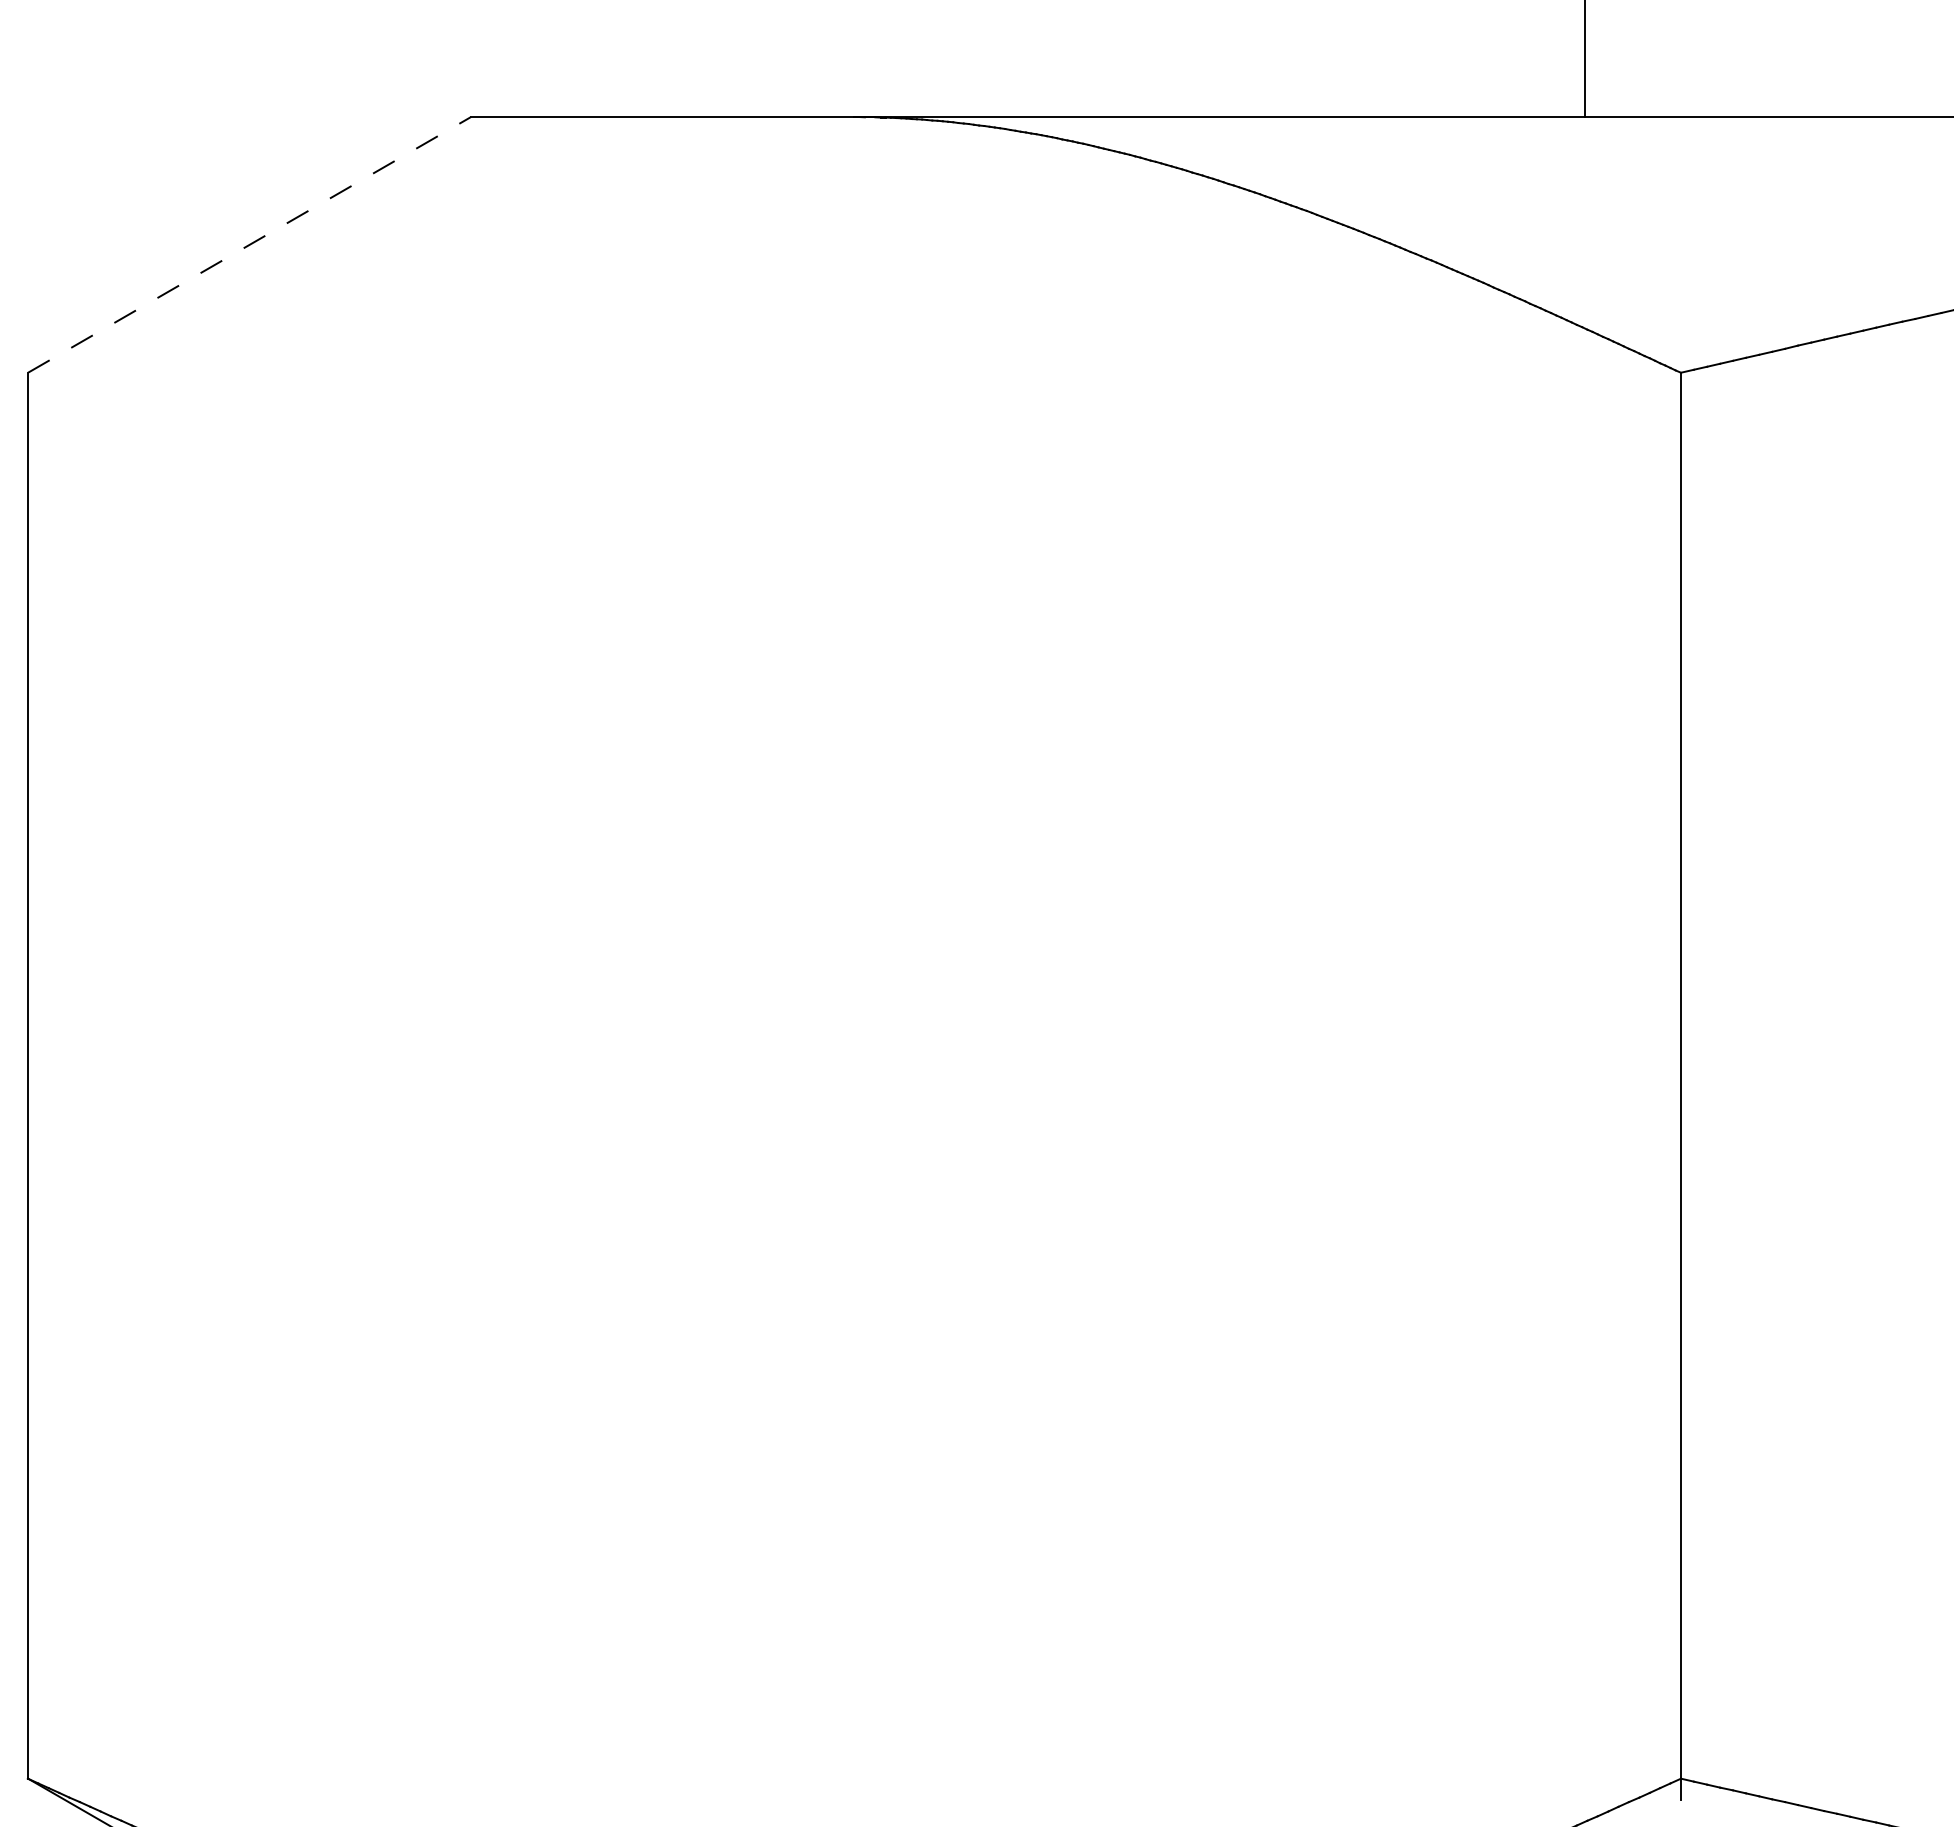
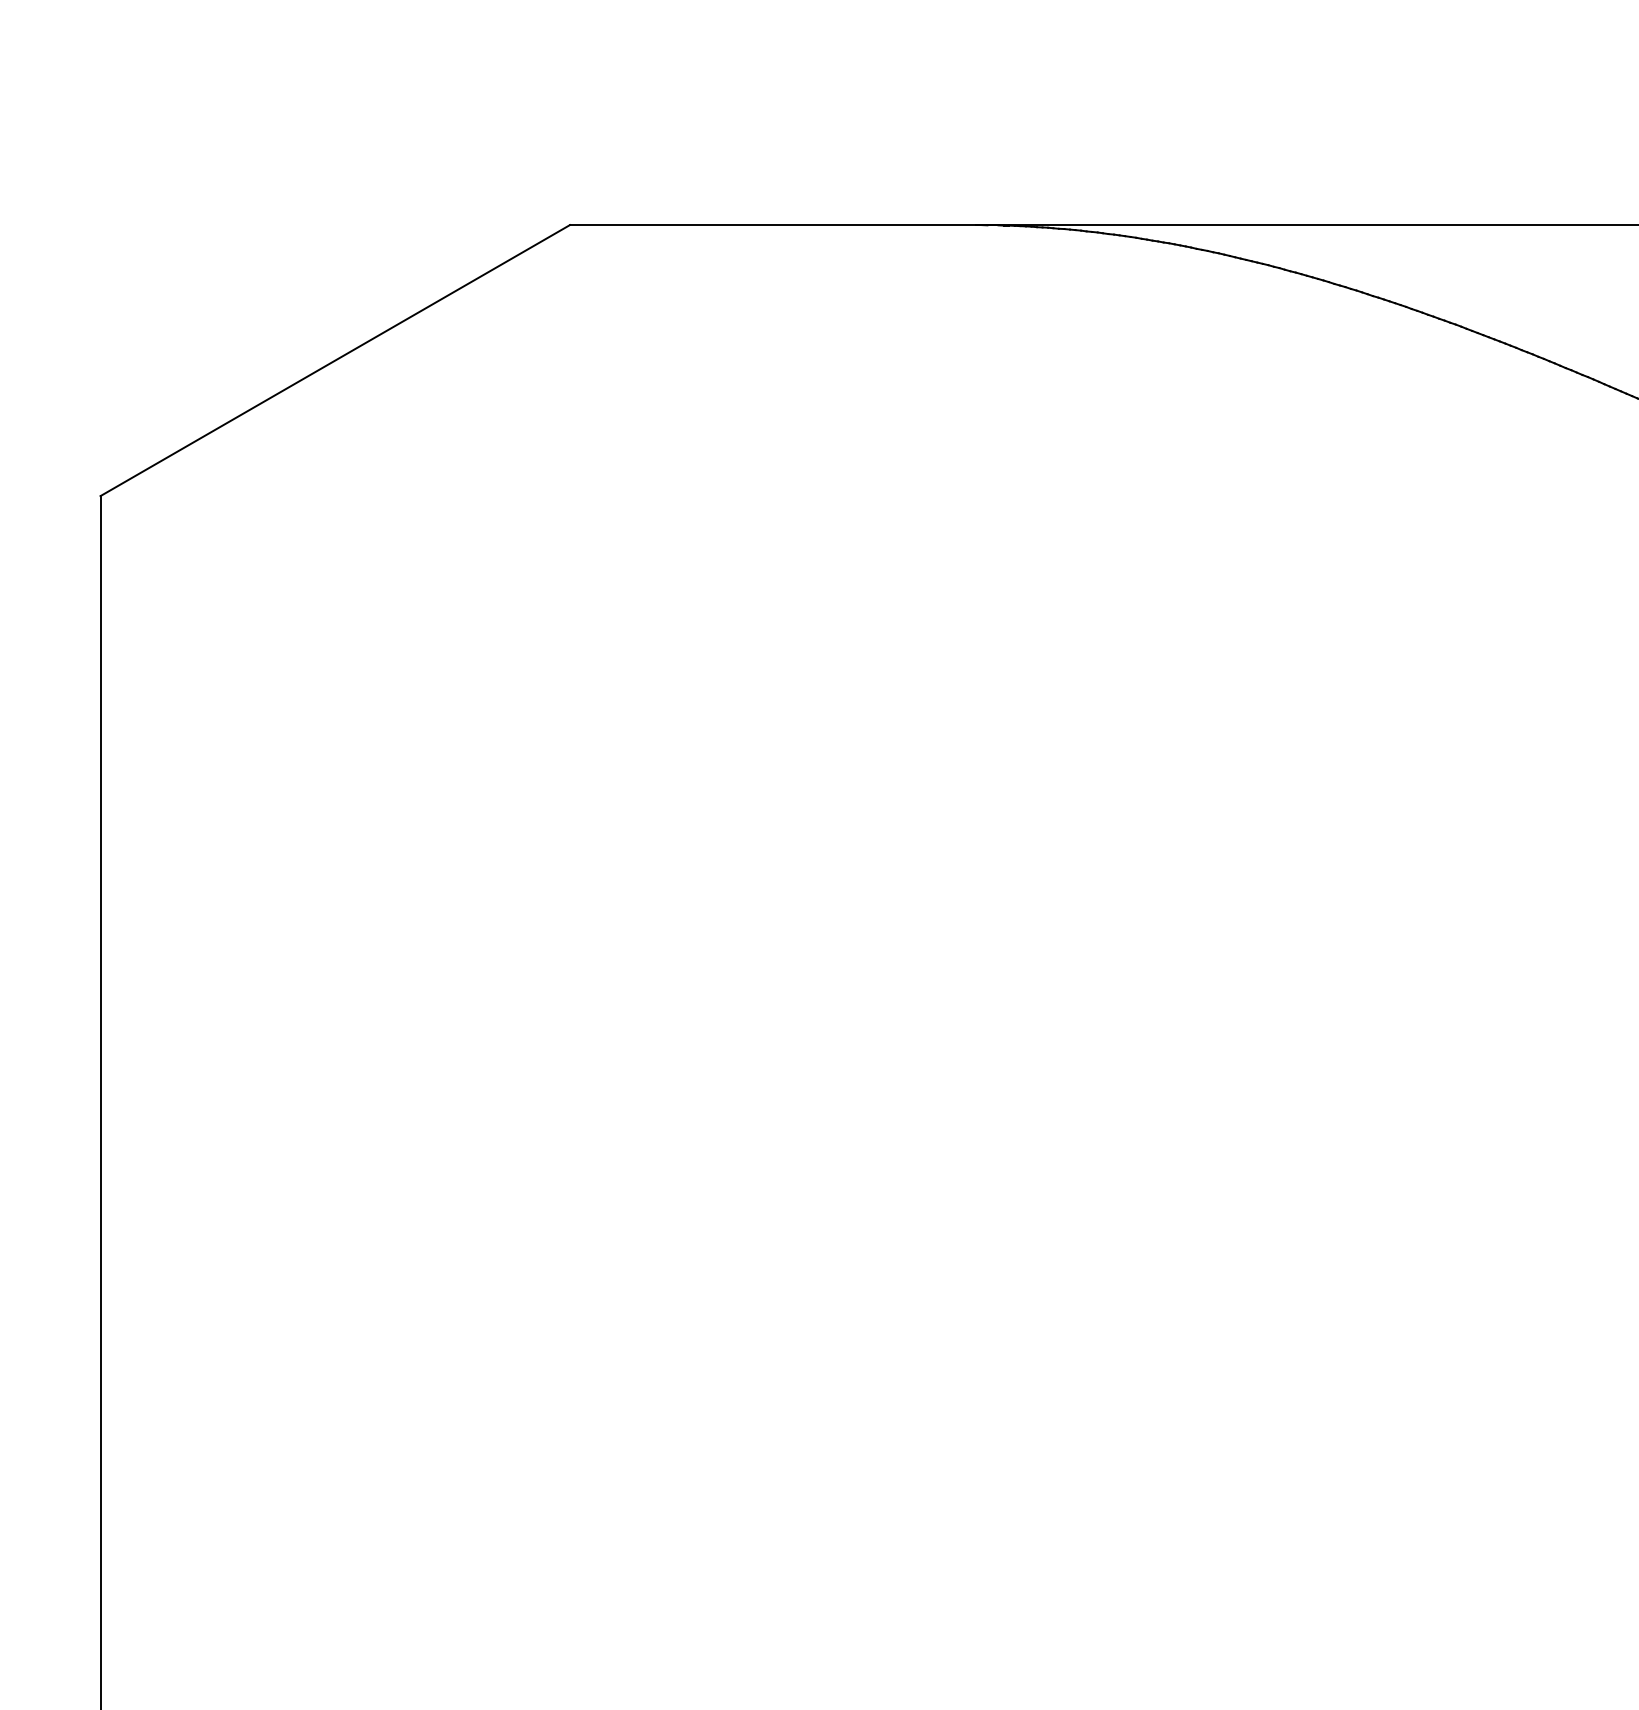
line: (249, 244) -> (335, 360), dashed -> solid

